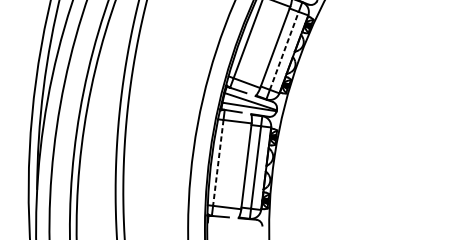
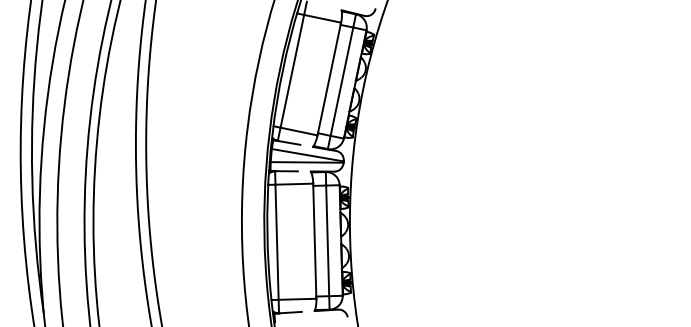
line: (284, 50) -> (342, 81), dashed -> solid
line: (218, 163) -> (277, 242), dashed -> solid

